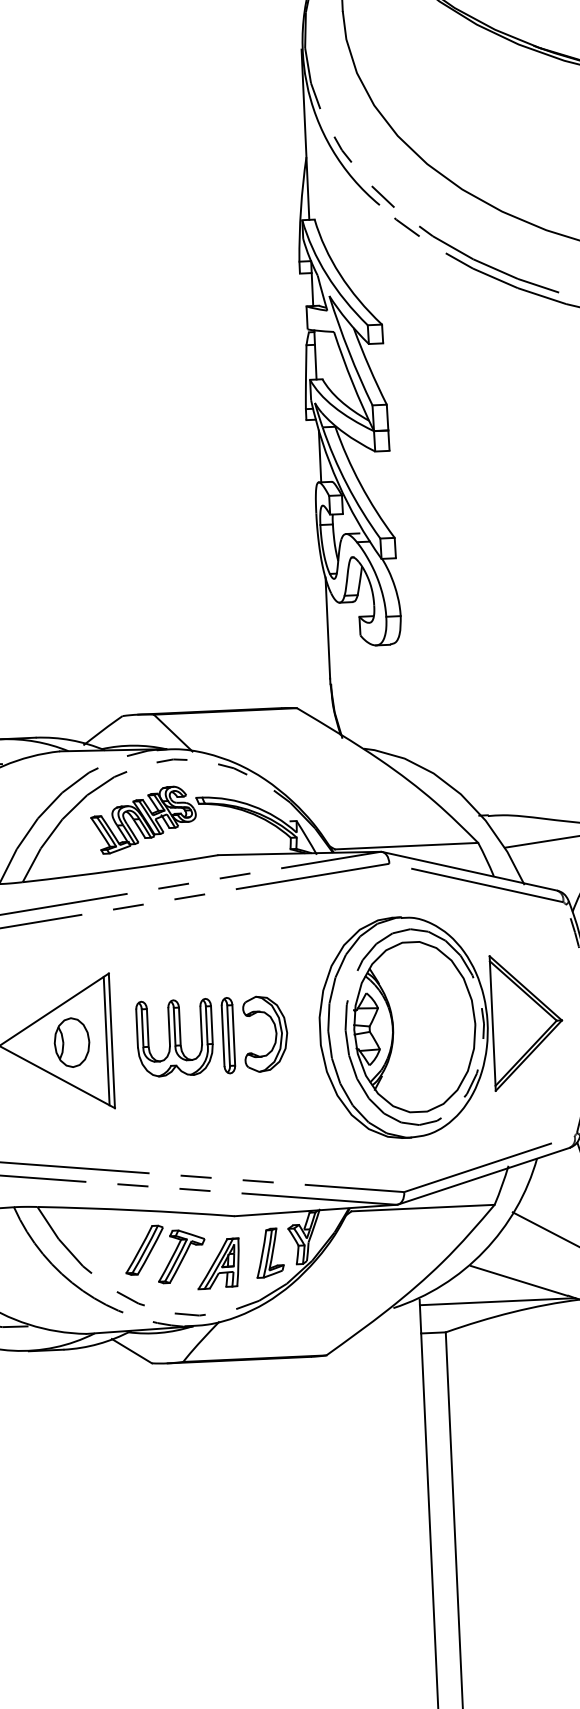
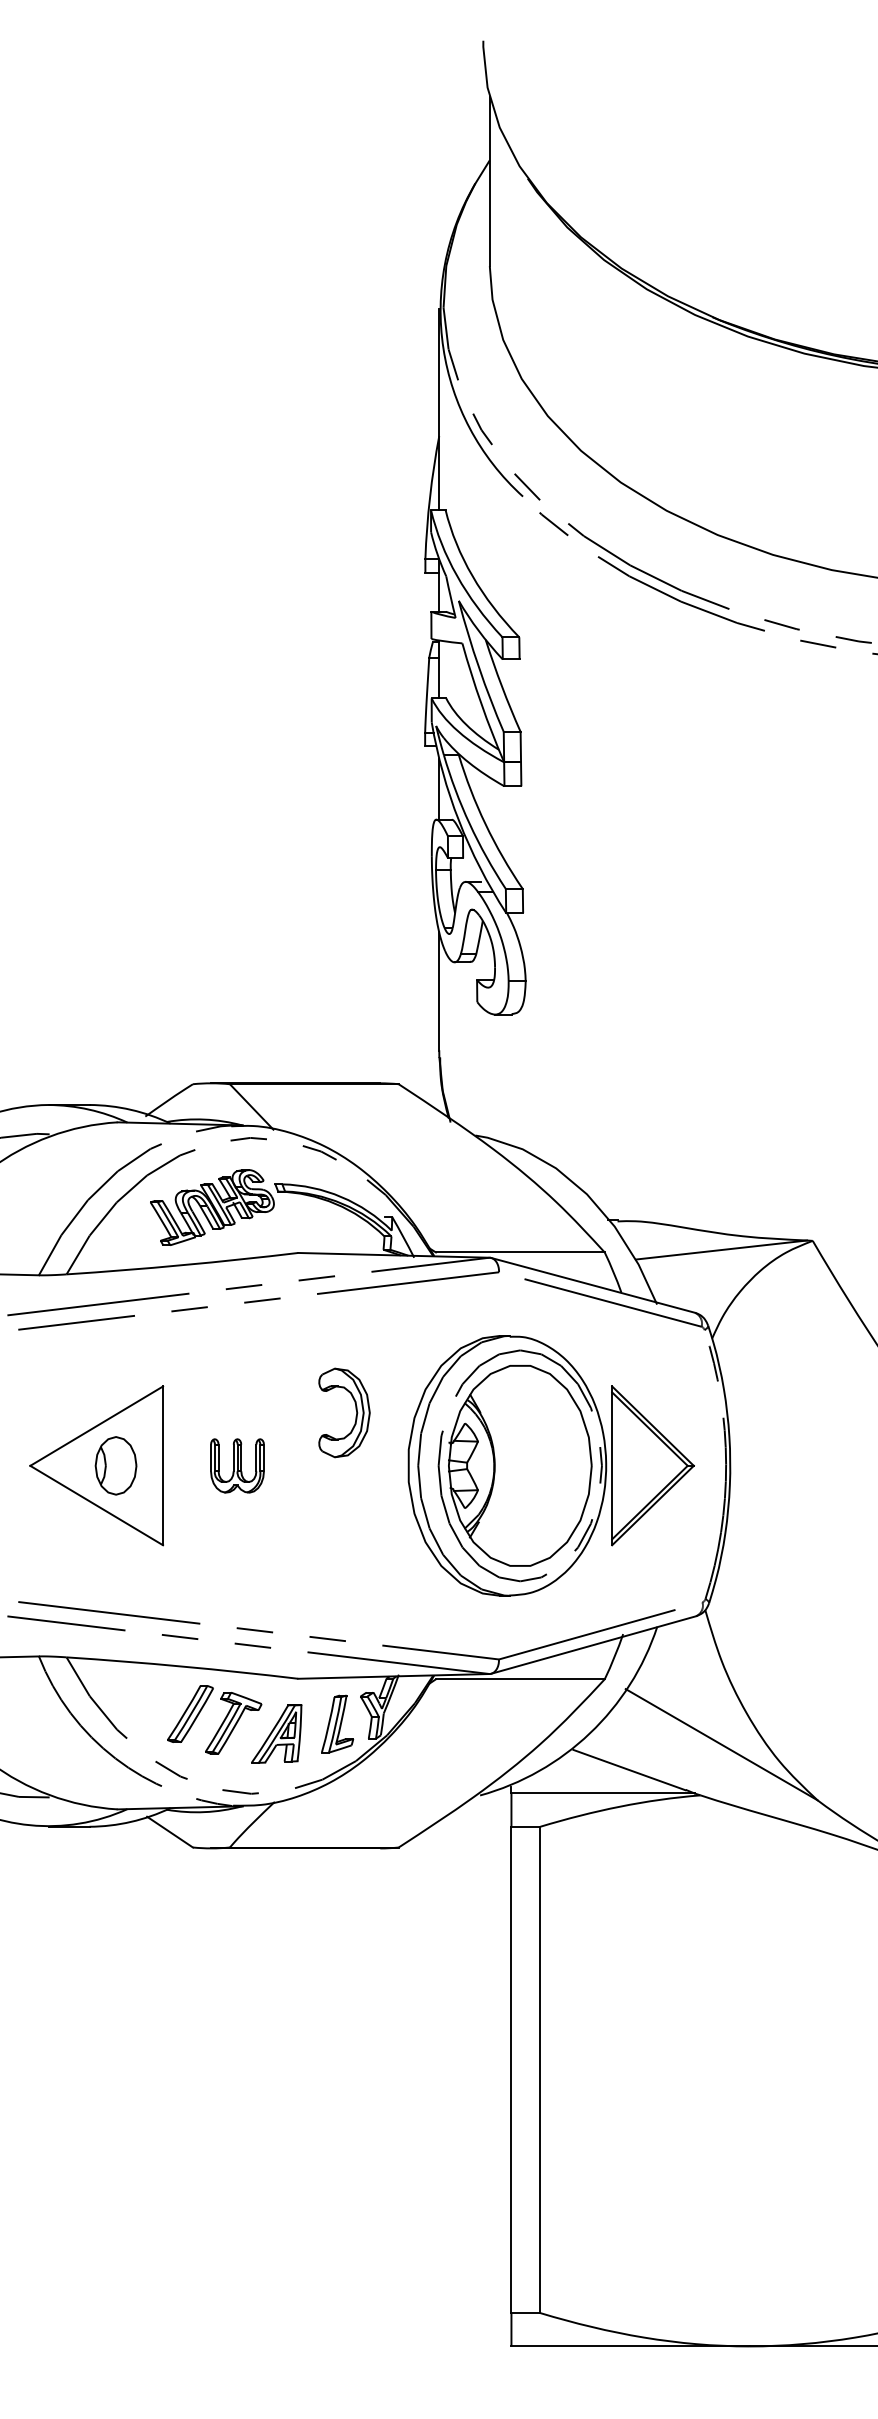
part: (274, 1030) -> (355, 1409), moved
part: (228, 1035) -> (300, 1465), removed
part: (175, 1037) -> (237, 1465), size x0.6
line: (106, 1040) -> (156, 1465), removed

